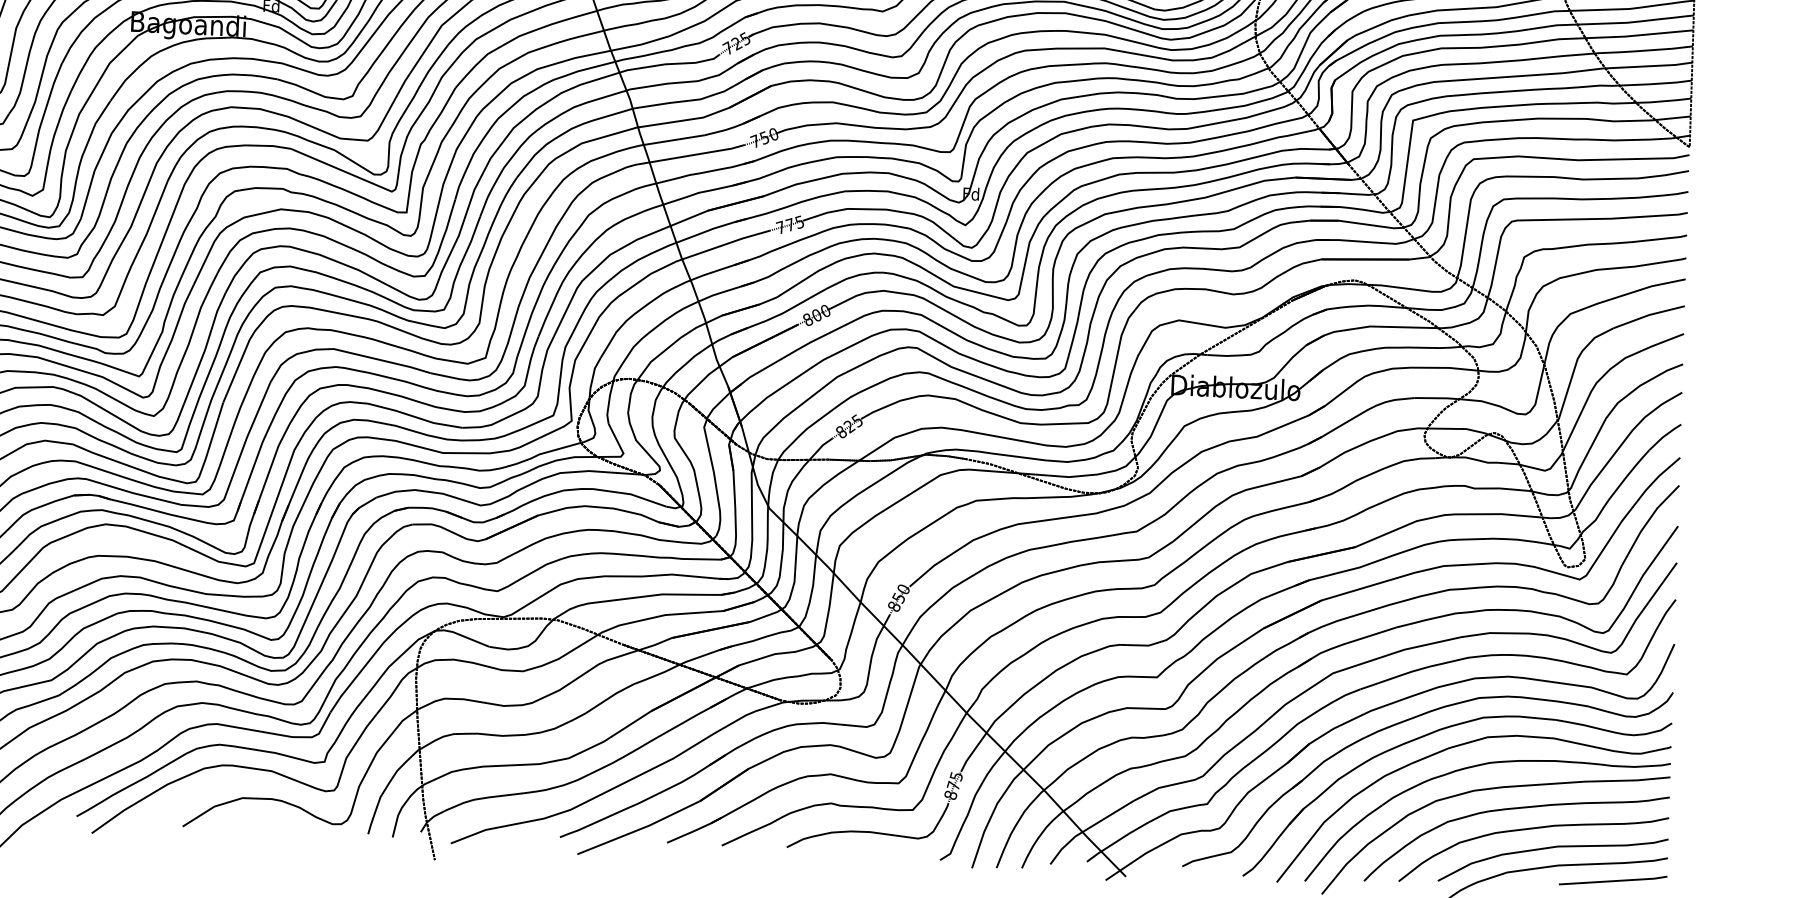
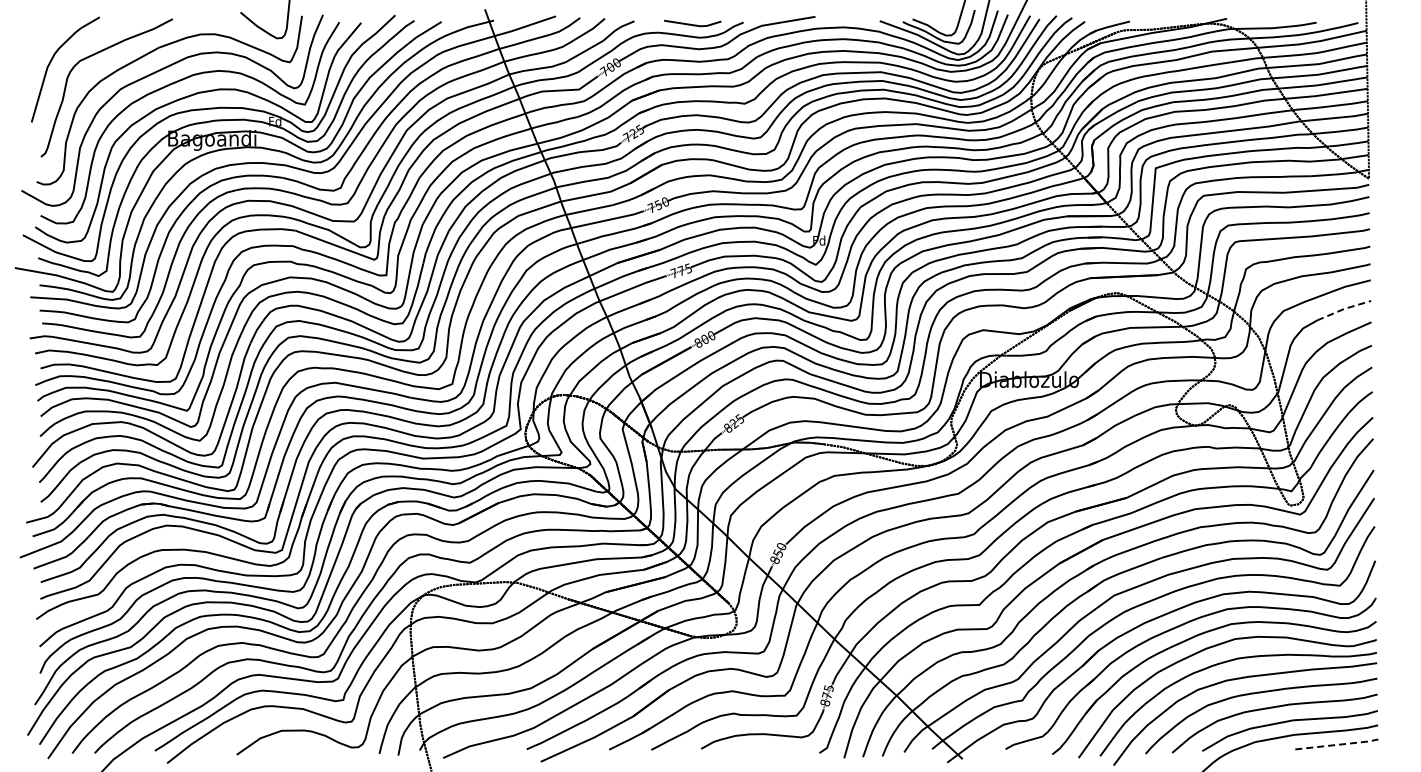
line: (1649, 315) -> (1344, 309), solid -> dashed
line: (1614, 880) -> (1337, 744), solid -> dashed

